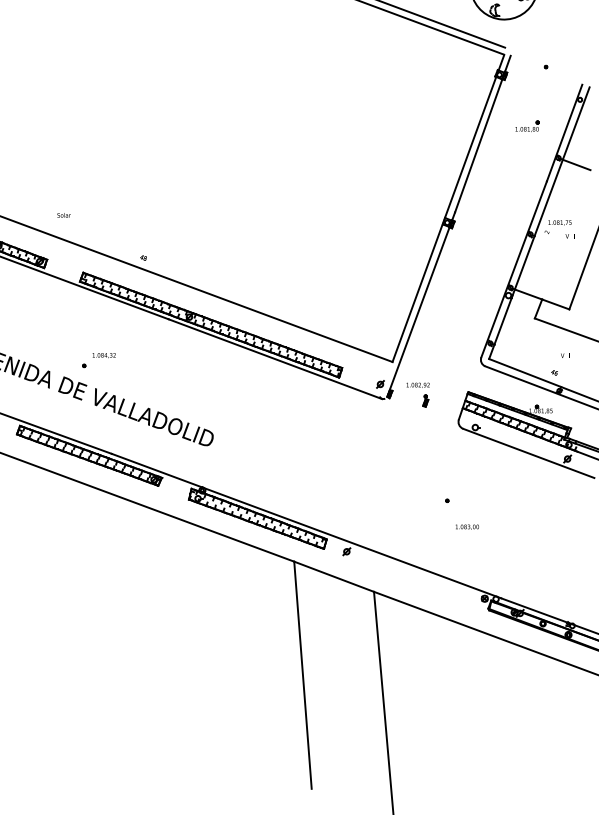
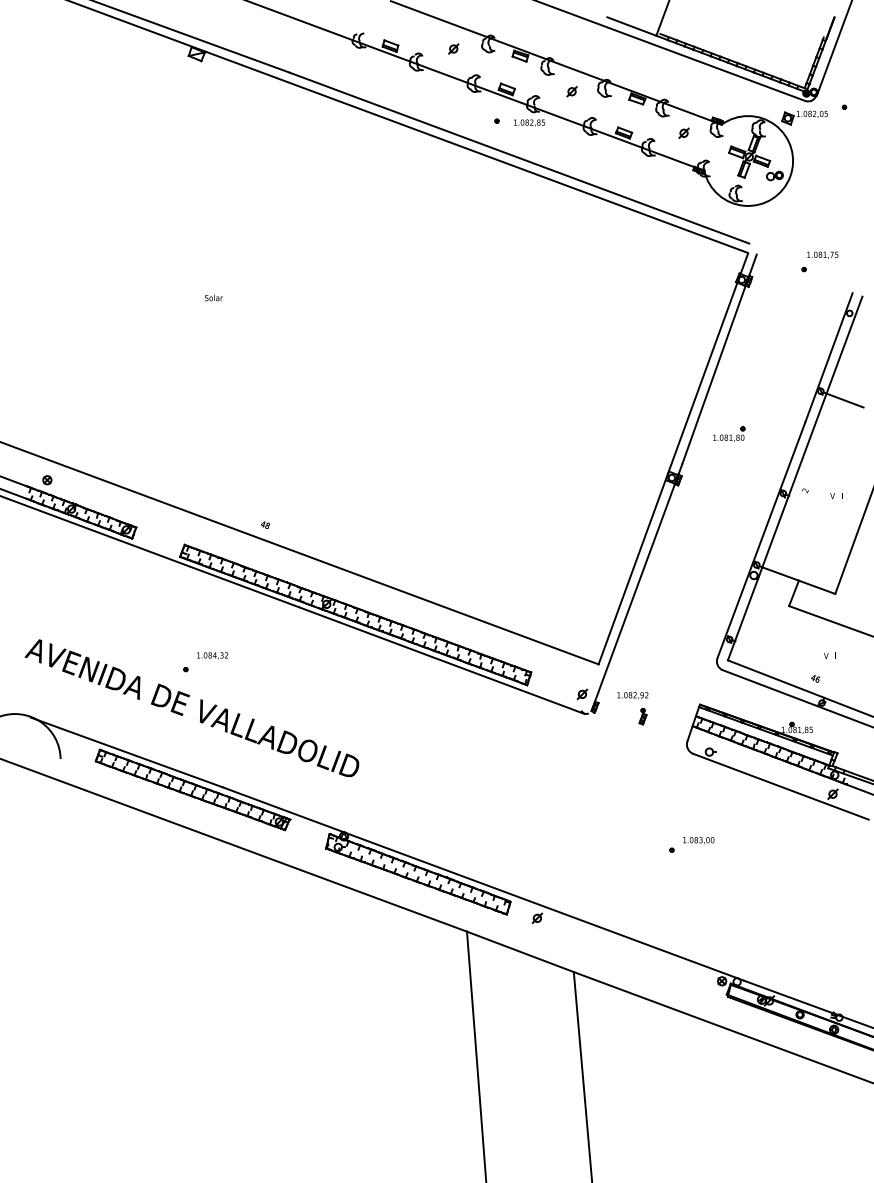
part: (527, 126) -> (729, 433), moved
text: (63, 214) -> (213, 297), moved
text: (559, 222) -> (822, 254), moved
text: (467, 527) -> (698, 840), moved

